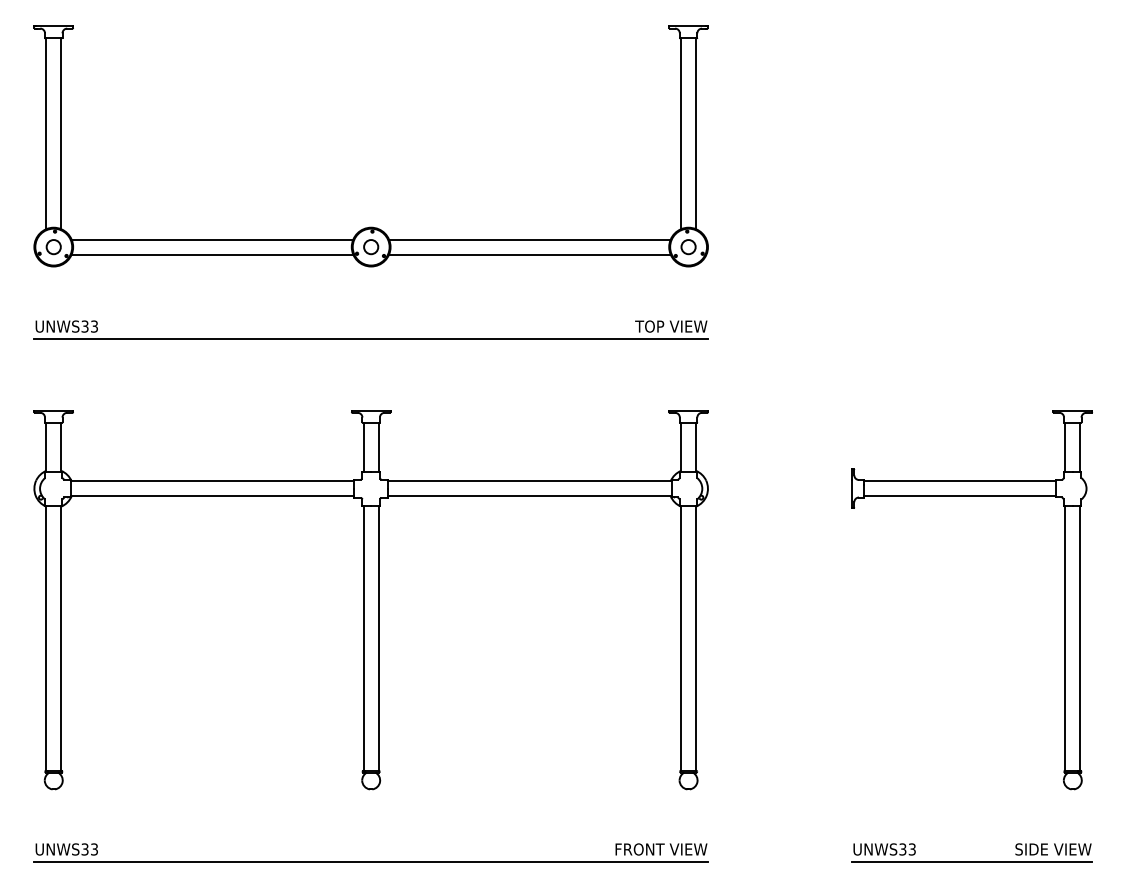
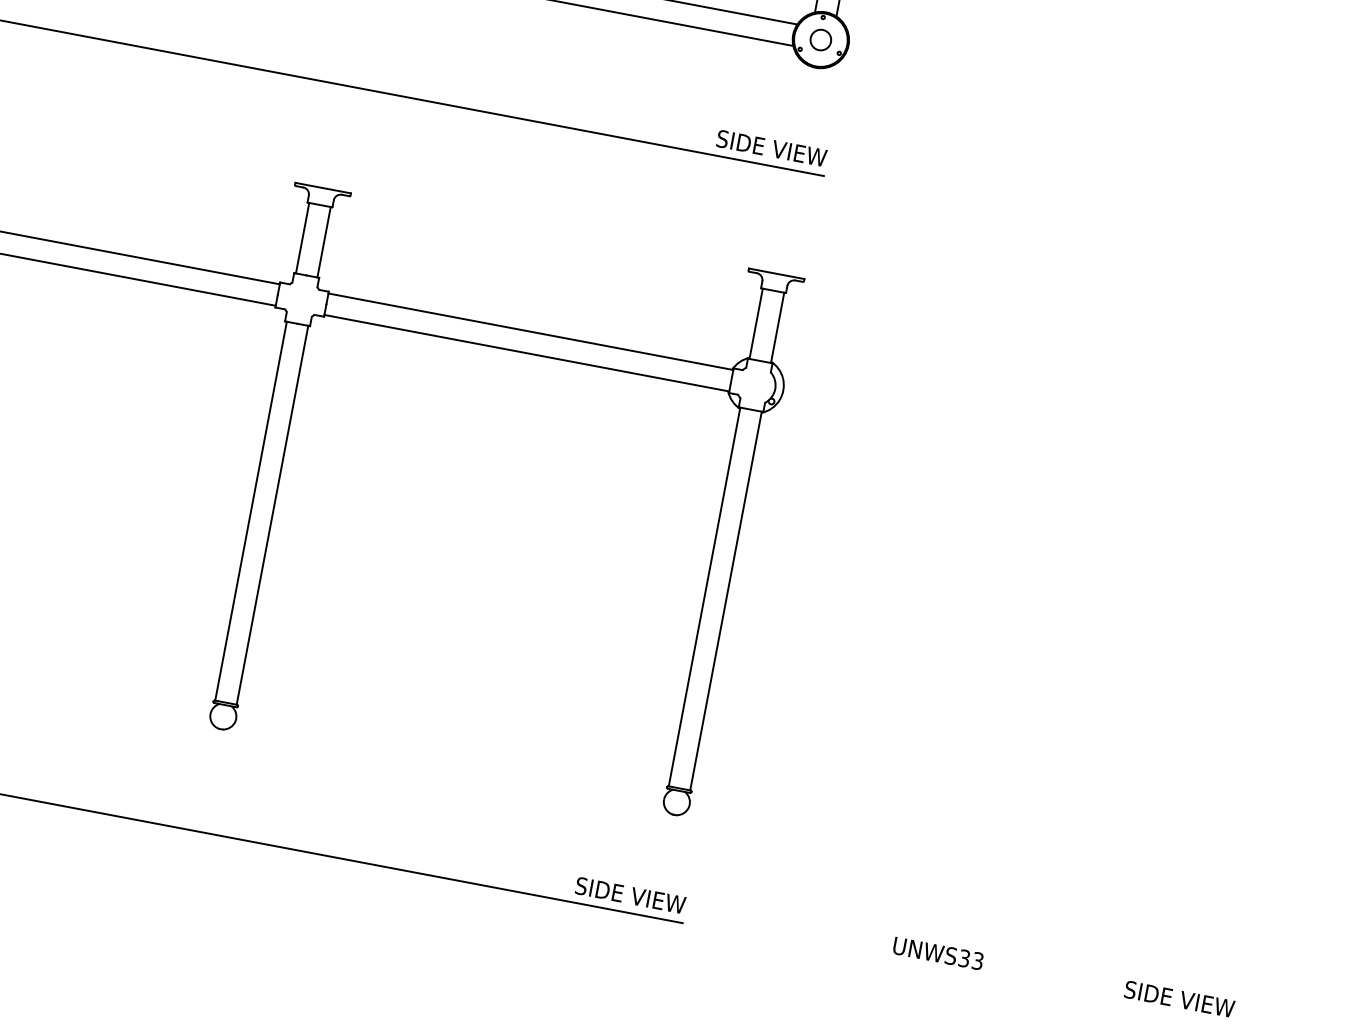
text: (647, 326) -> (740, 142), TOP VIEW -> SIDE VIEW
part: (1064, 600) -> (1262, 646), removed
text: (639, 849) -> (588, 887), FRONT VIEW -> SIDE VIEW
line: (972, 861) -> (1060, 994), removed

